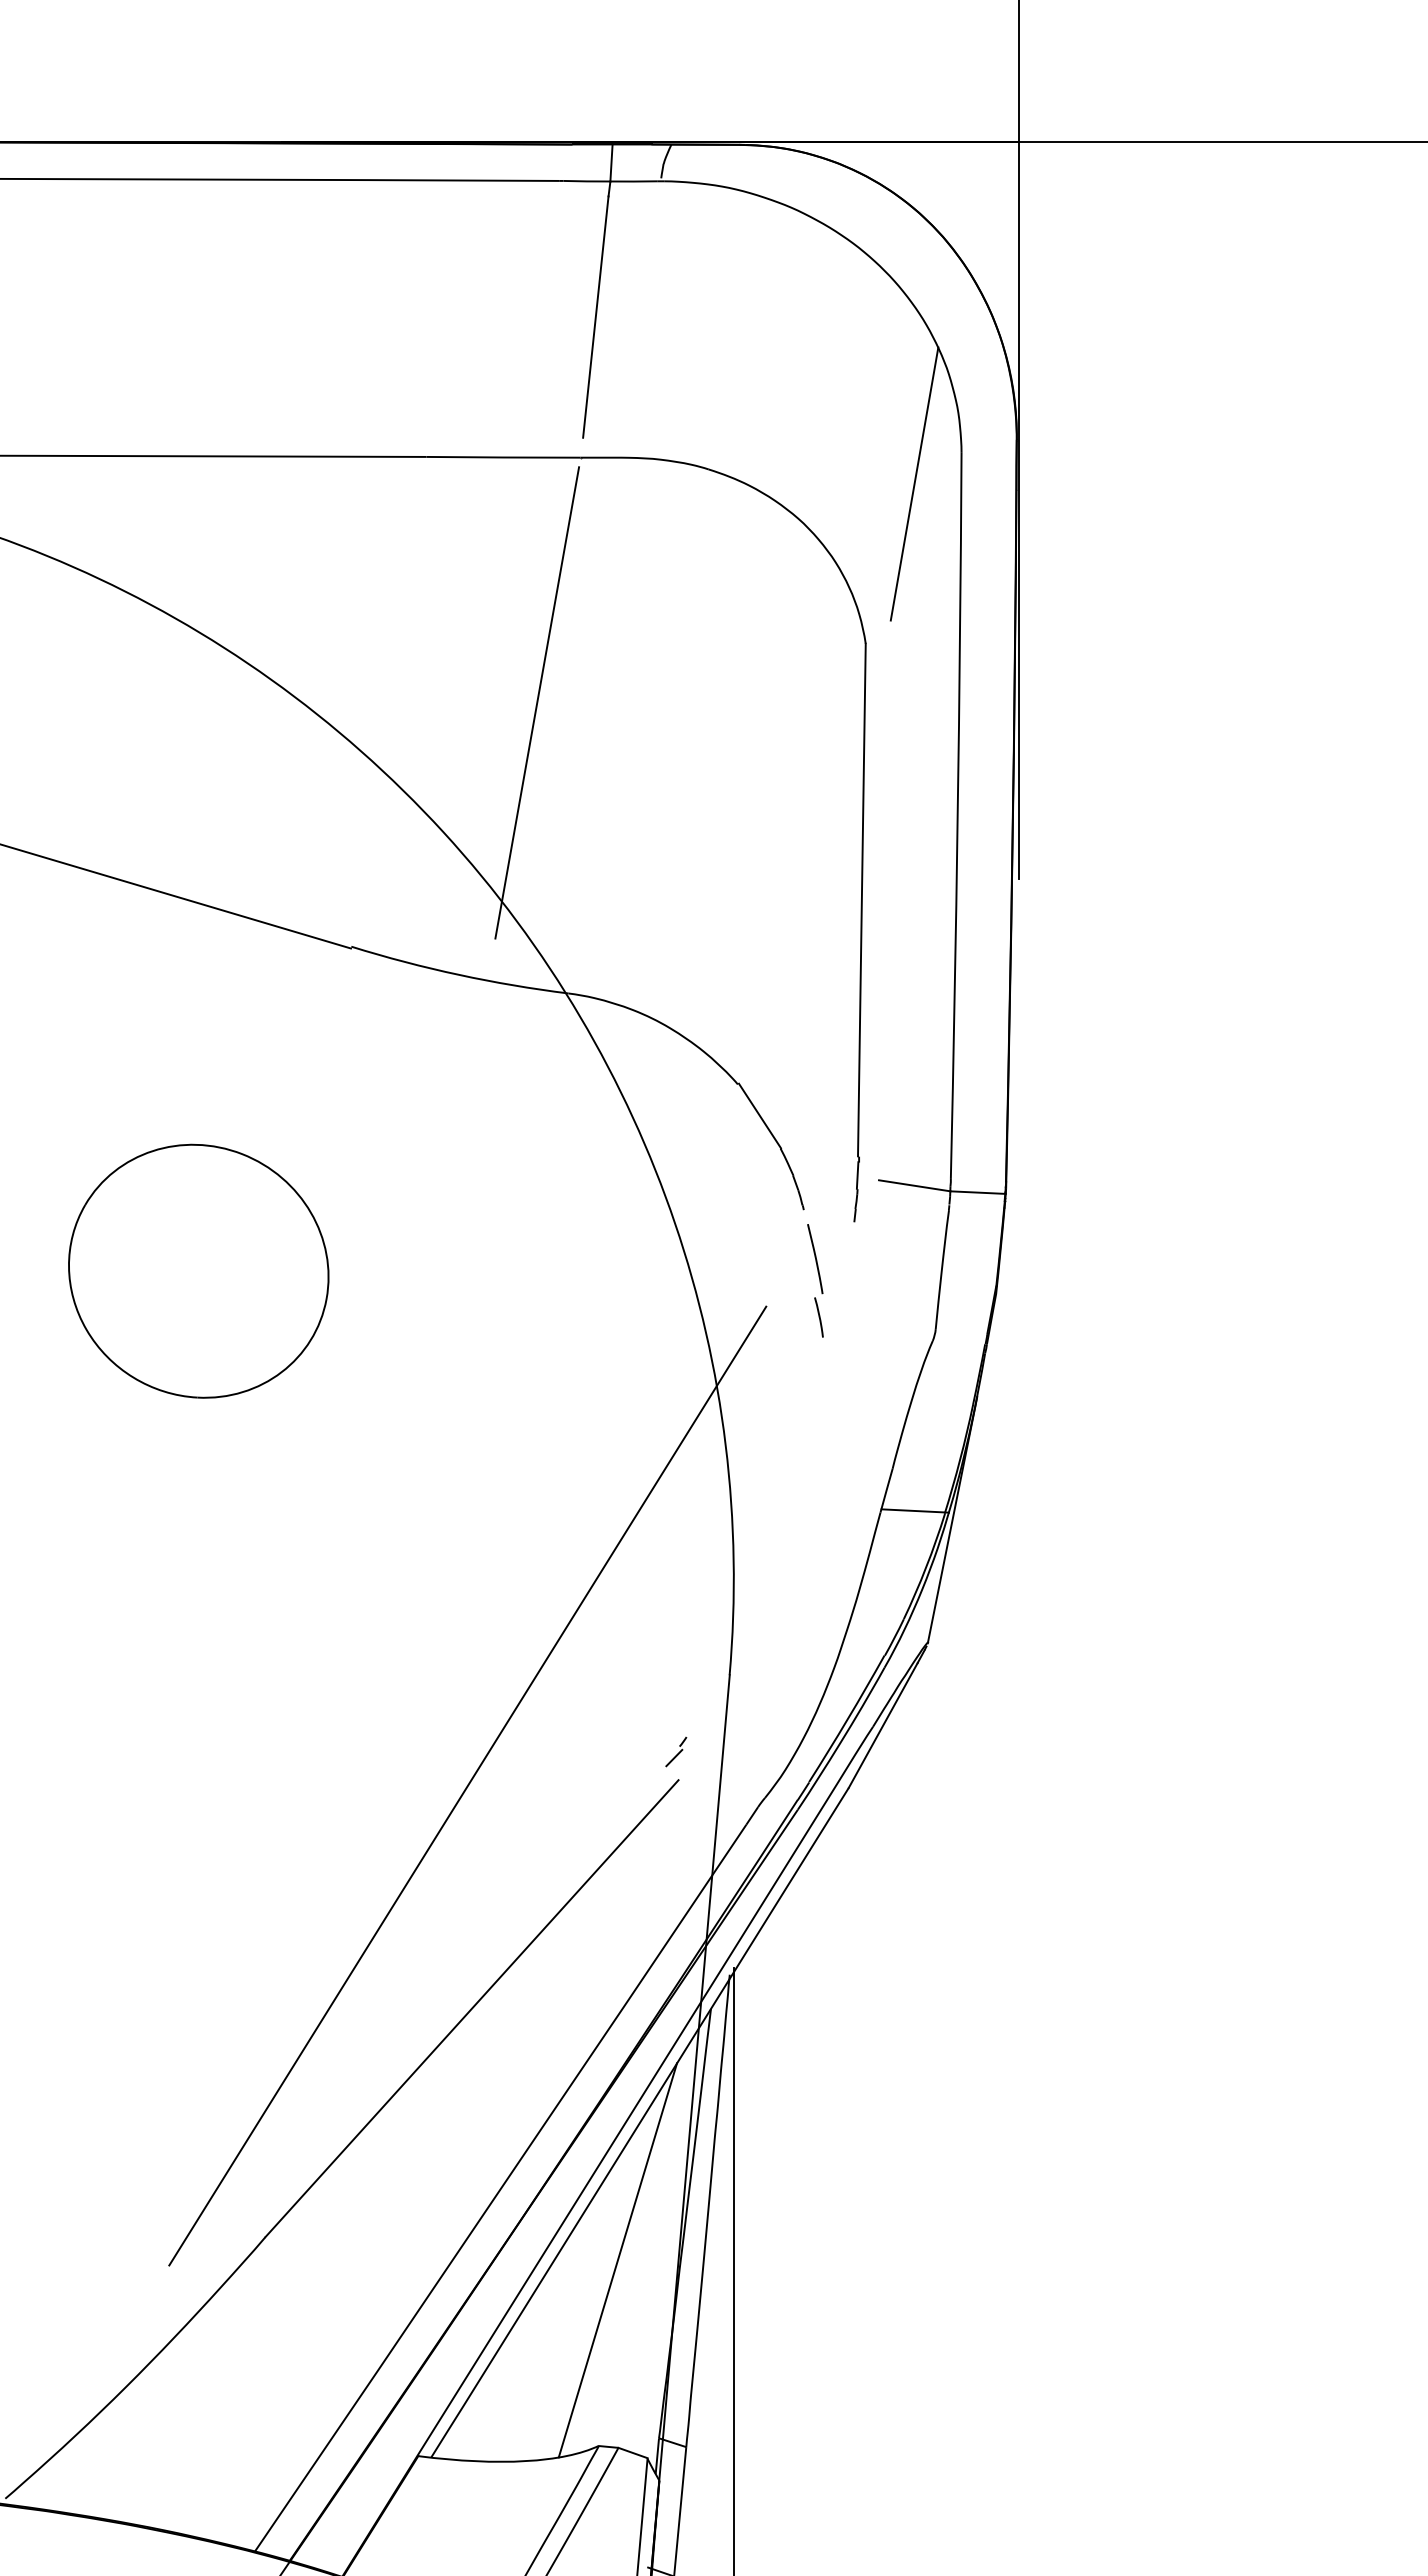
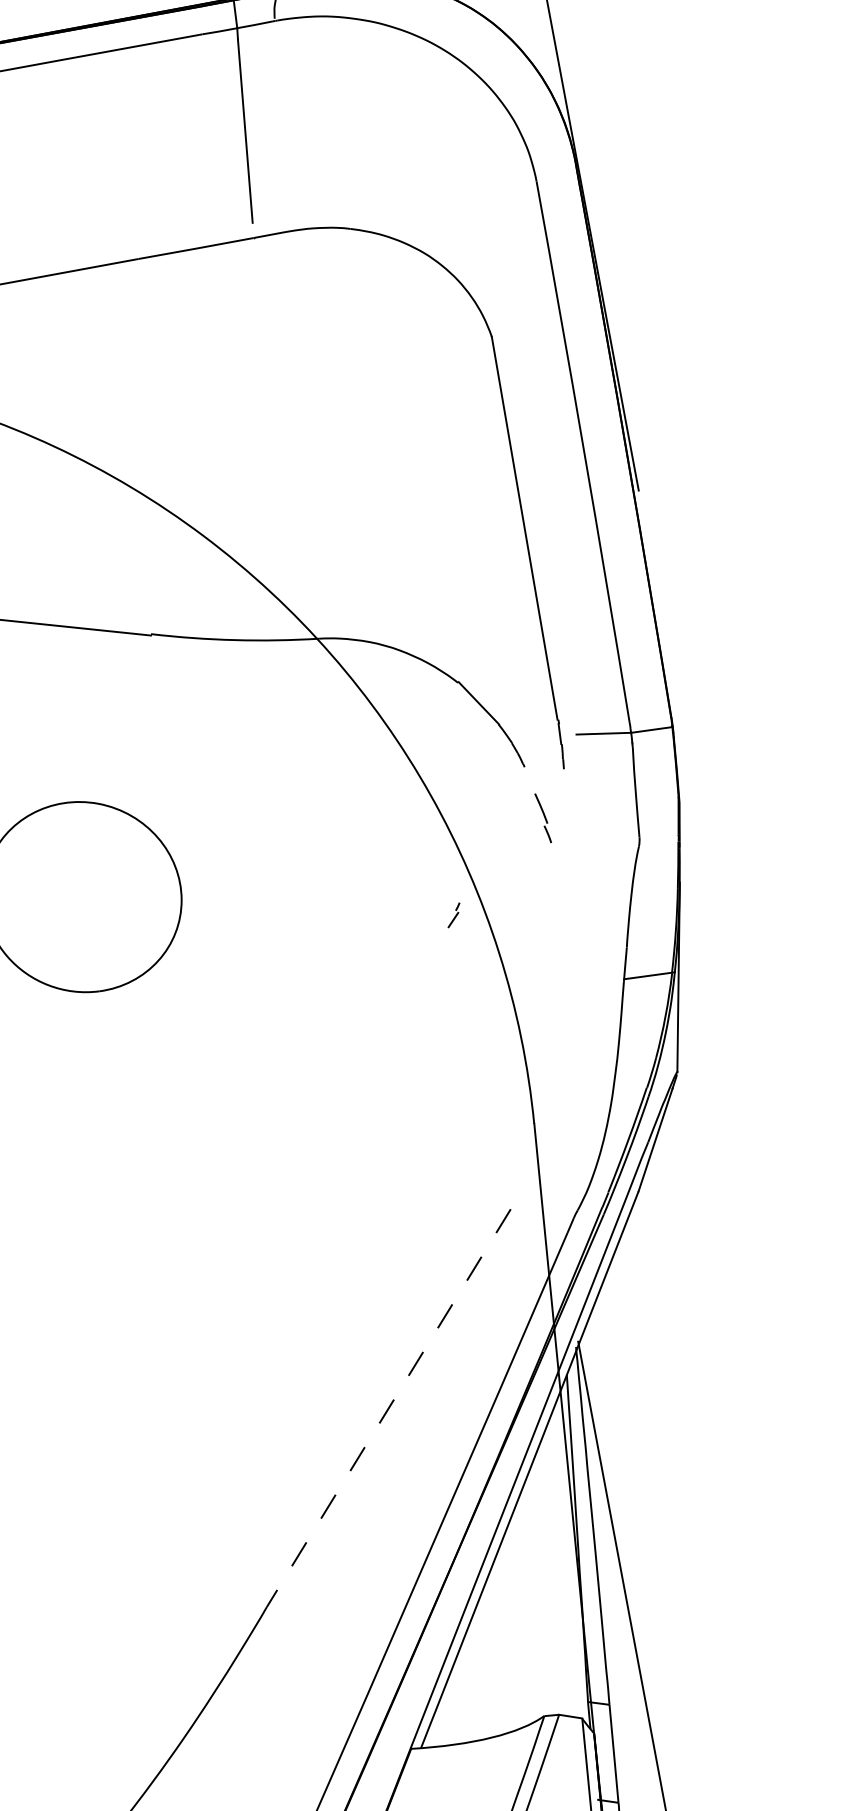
line: (914, 483) -> (505, 210), removed
line: (537, 702) -> (255, 426), removed
part: (815, 1280) -> (543, 818), size x0.6
part: (676, 1751) -> (454, 914), moved
line: (467, 1785) -> (354, 1242), removed
line: (472, 2008) -> (389, 1407), solid -> dashed
line: (617, 2260) -> (532, 1575), removed

